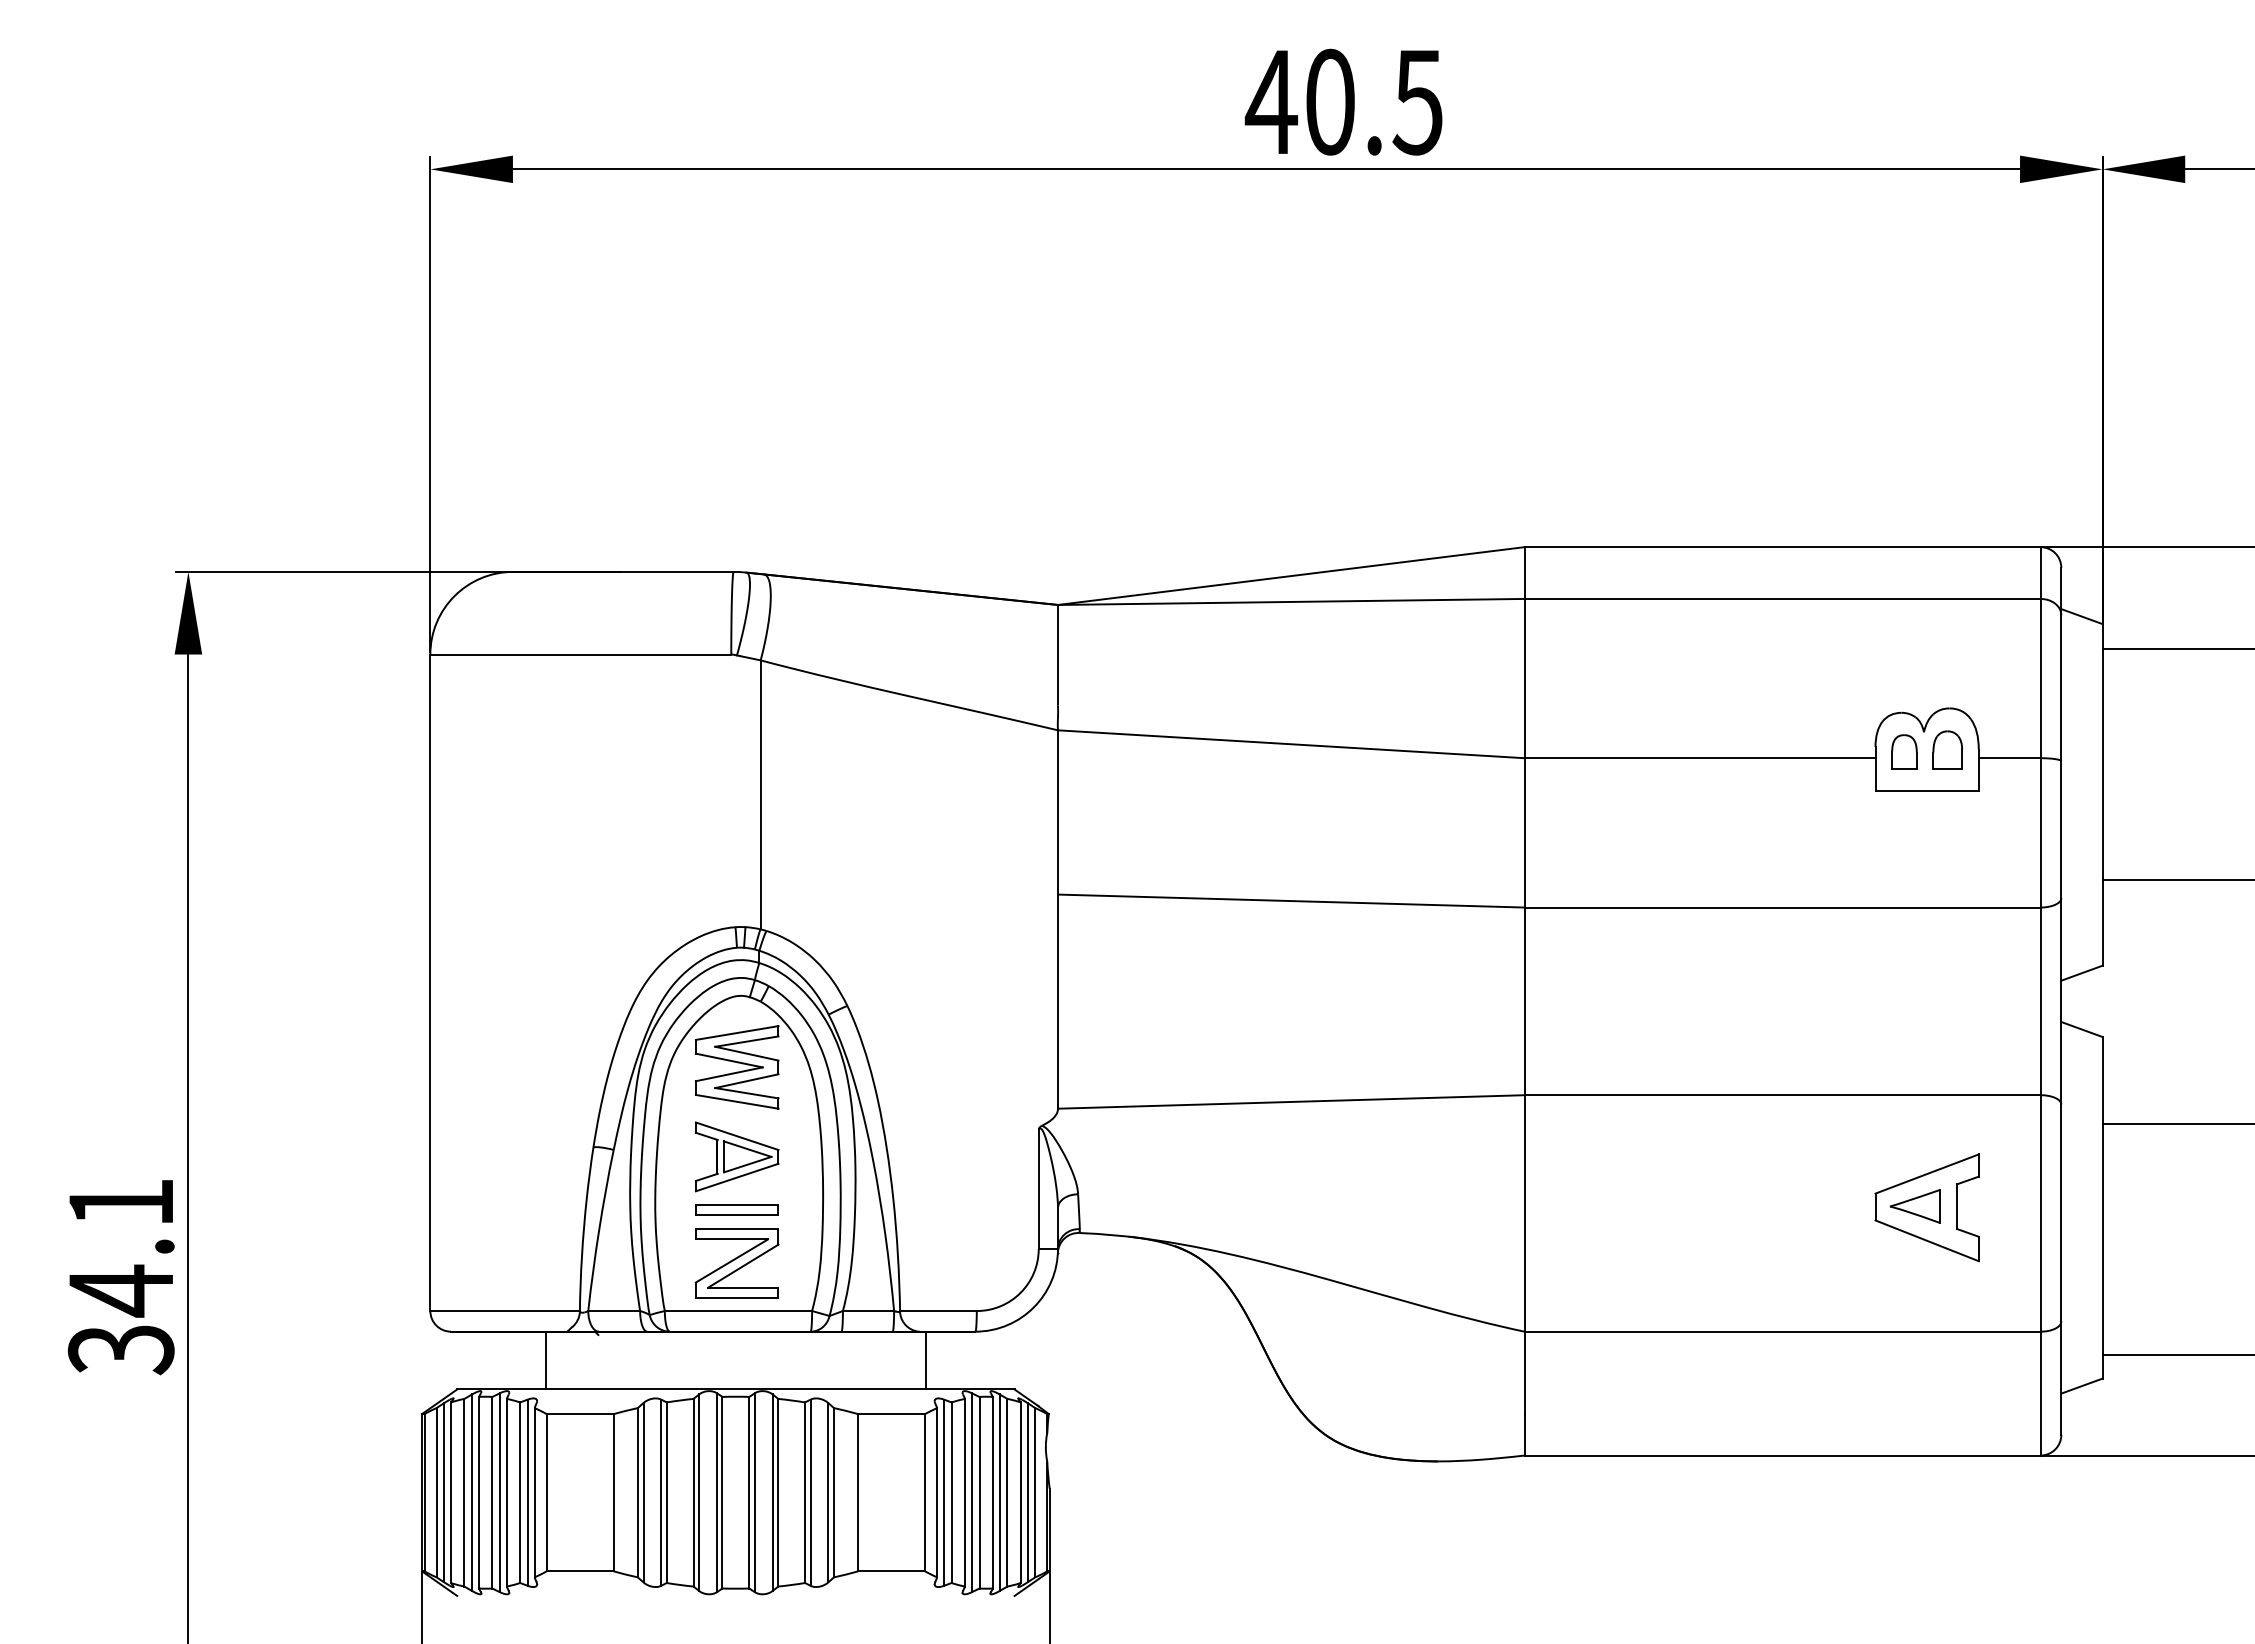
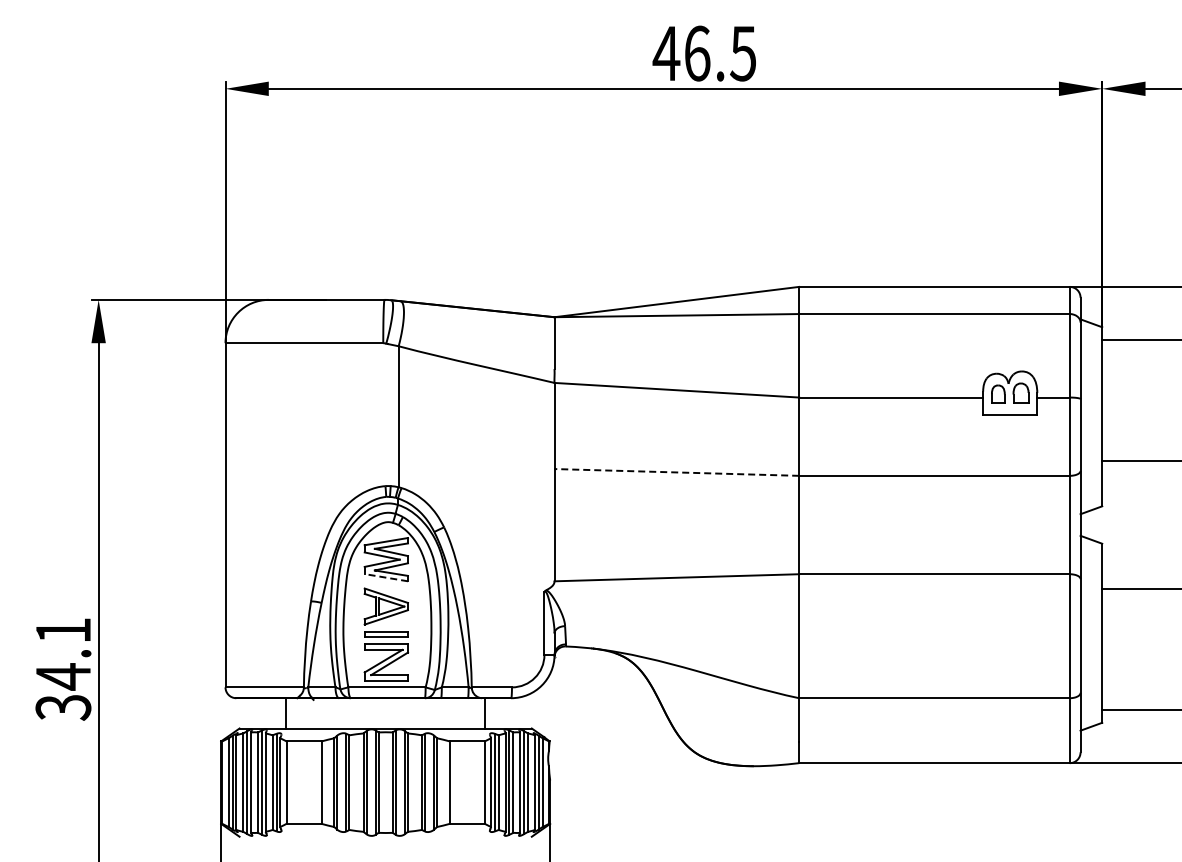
text: (1330, 101) -> (697, 53), 40.5 -> 46.5
line: (1290, 901) -> (676, 472), solid -> dashed
line: (737, 1101) -> (386, 577), solid -> dashed
part: (1927, 1208) -> (1010, 633), removed

